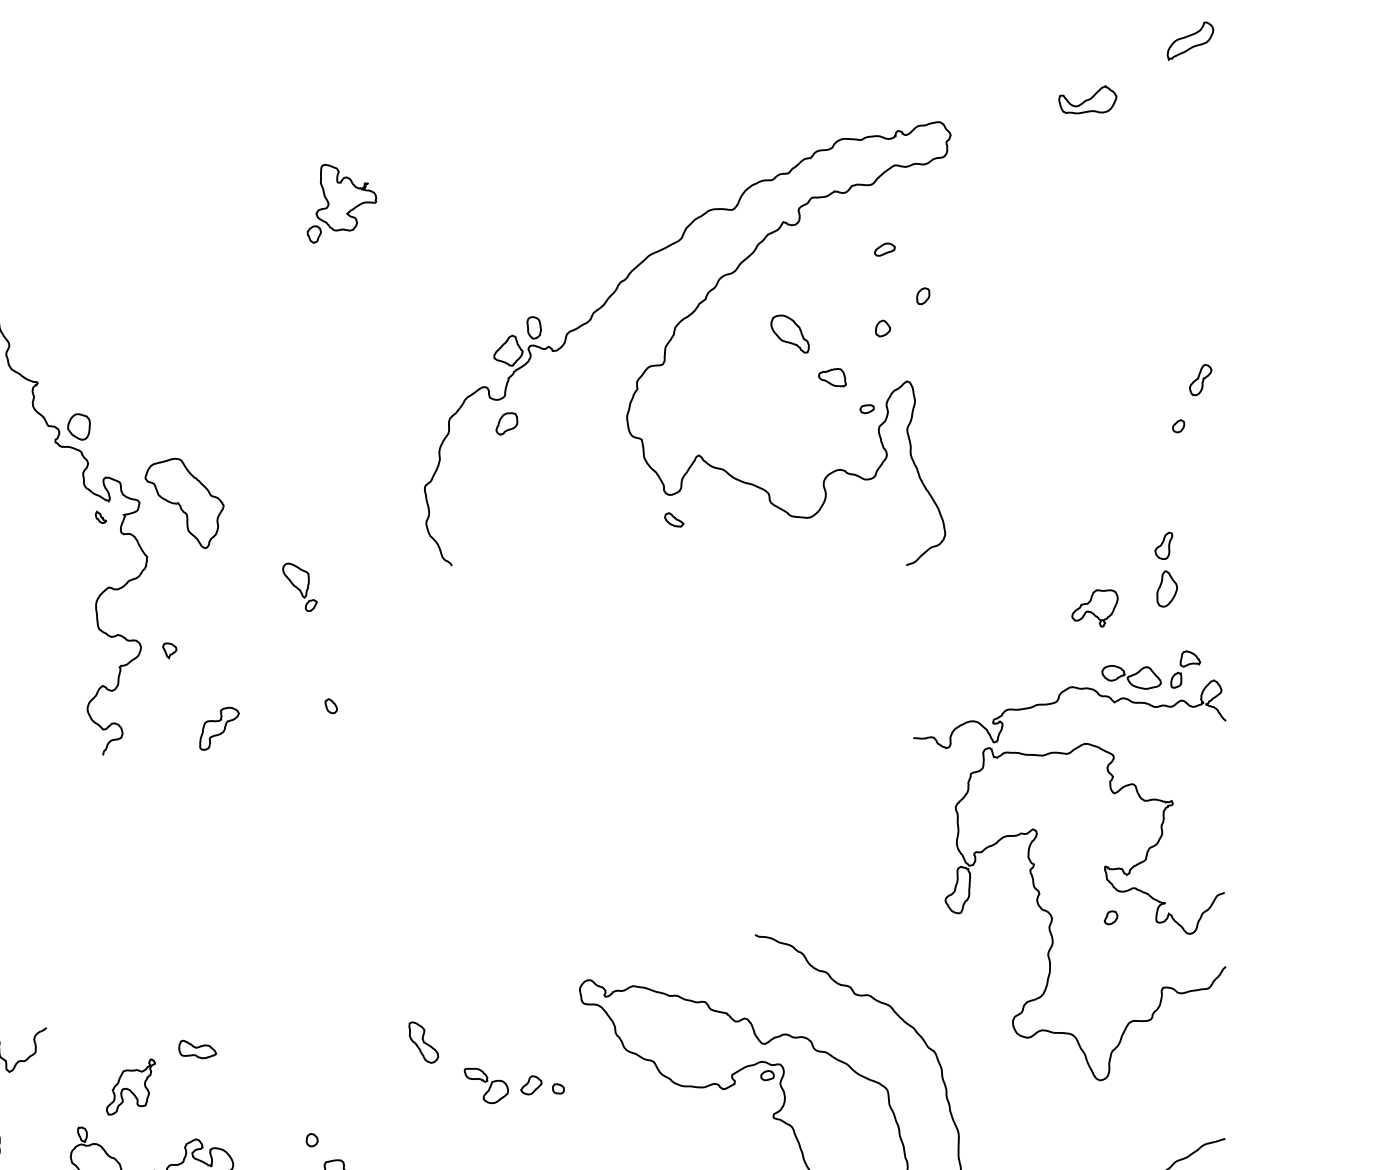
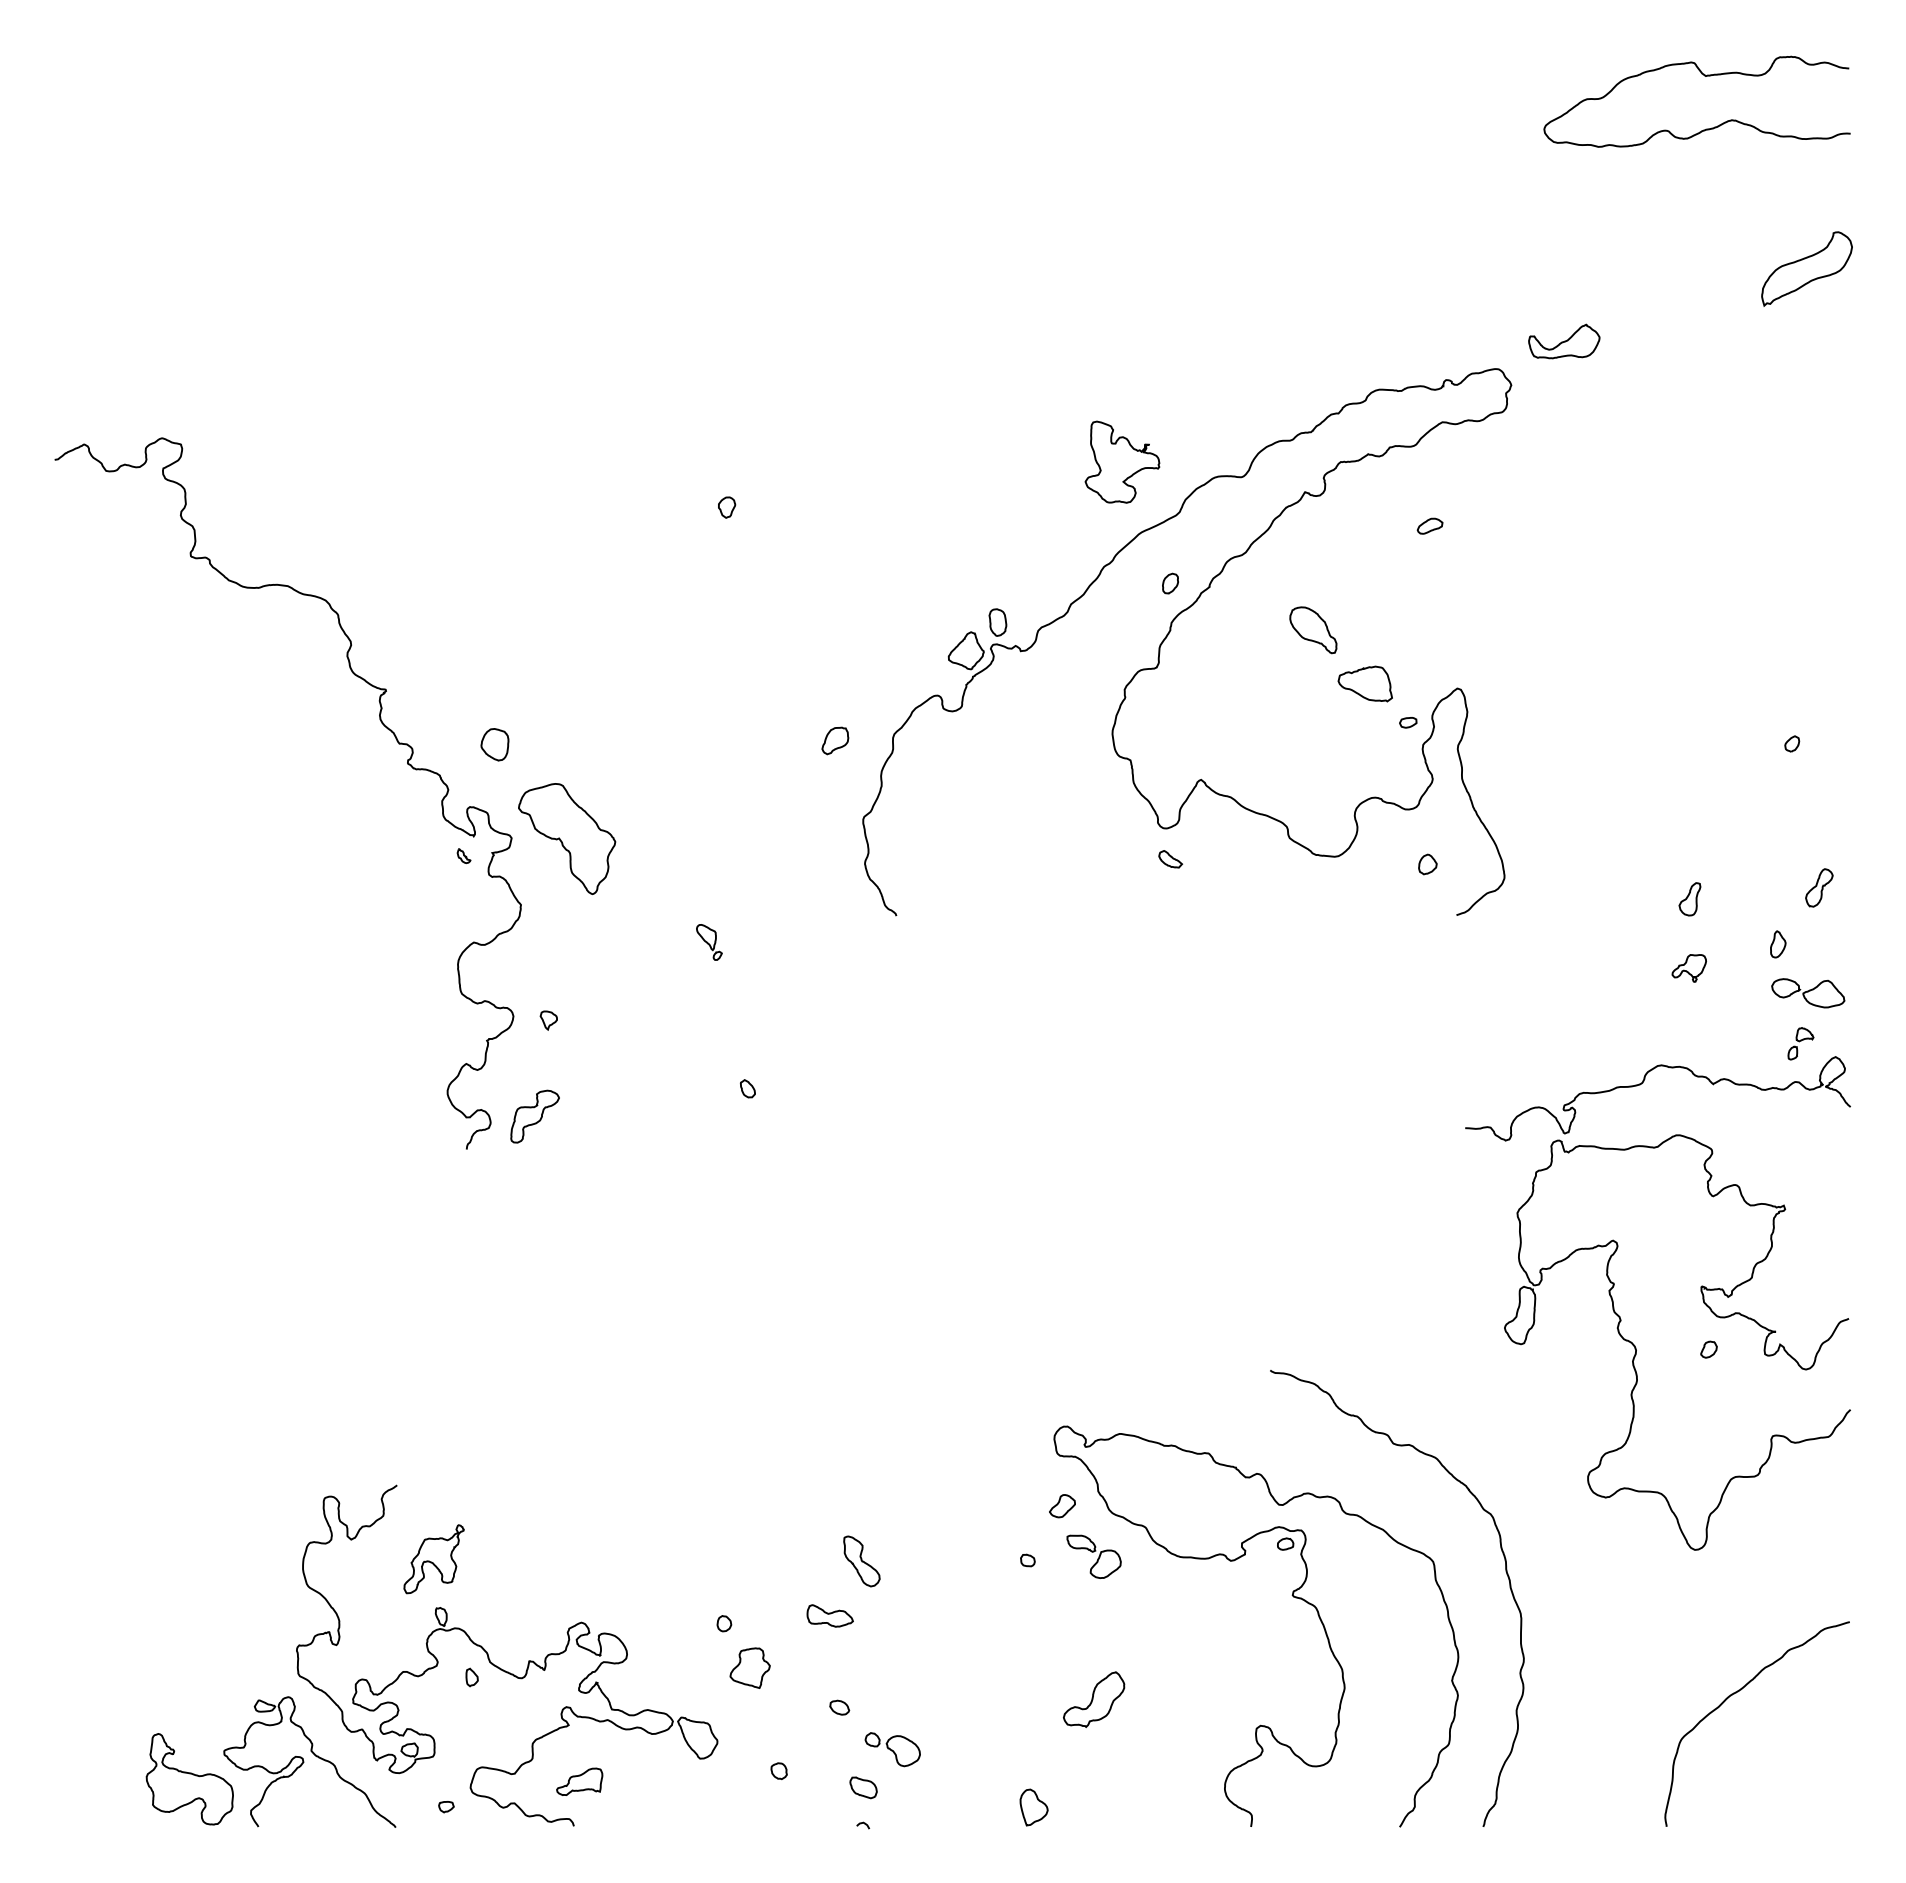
part: (1190, 41) -> (1806, 269), size x1.6
part: (1087, 99) -> (1564, 341), moved
part: (346, 197) -> (1122, 461), moved
part: (923, 296) -> (1170, 583), moved
part: (882, 328) -> (1427, 864), moved
part: (832, 377) -> (1365, 683), size x1.6
part: (1200, 379) -> (1819, 887), moved
part: (507, 423) -> (835, 740), moved
part: (78, 426) -> (494, 744), moved
part: (1163, 546) -> (1689, 899), moved
part: (300, 587) -> (709, 942), size x0.6
part: (1167, 589) -> (1778, 944), size x0.6
part: (1095, 608) -> (1689, 968), size x0.6
part: (1185, 669) -> (1800, 1043), size x0.7
part: (1131, 677) -> (1808, 993), moved
part: (218, 728) -> (534, 1116), moved
part: (423, 1042) -> (861, 1561), moved
part: (197, 1049) -> (829, 1615), moved
part: (485, 1085) -> (1093, 1556), moved
part: (531, 1085) -> (1062, 1506), moved
part: (130, 1087) -> (433, 1559), moved

